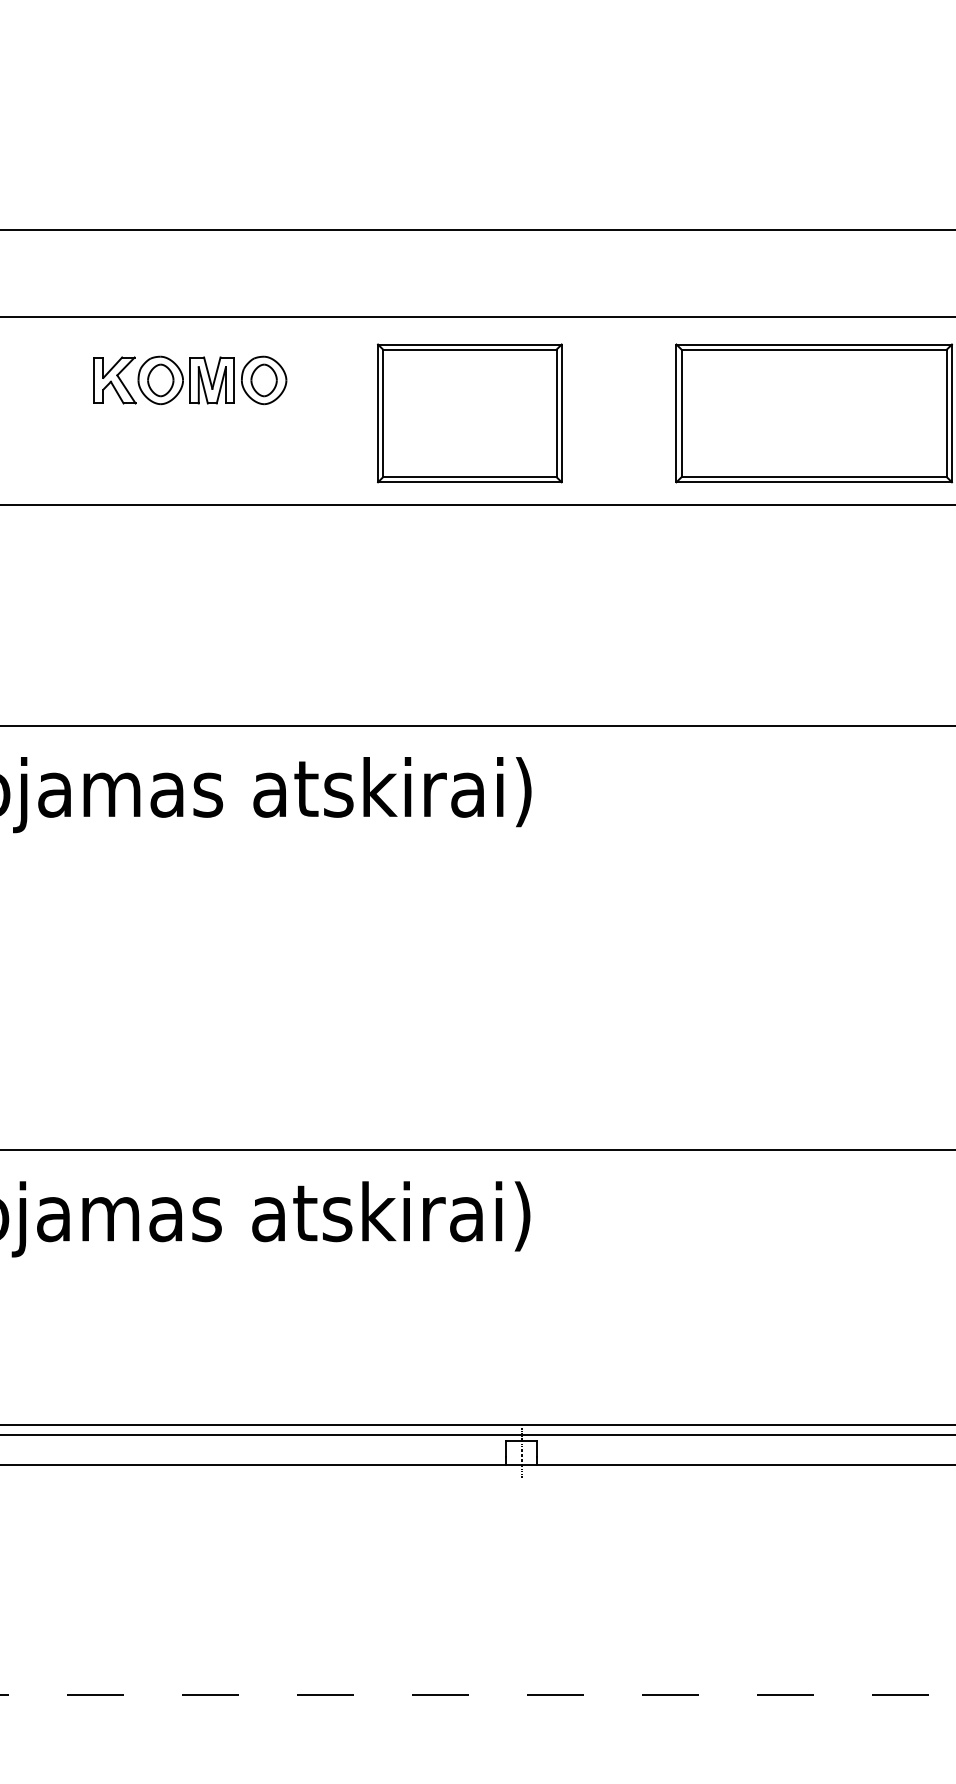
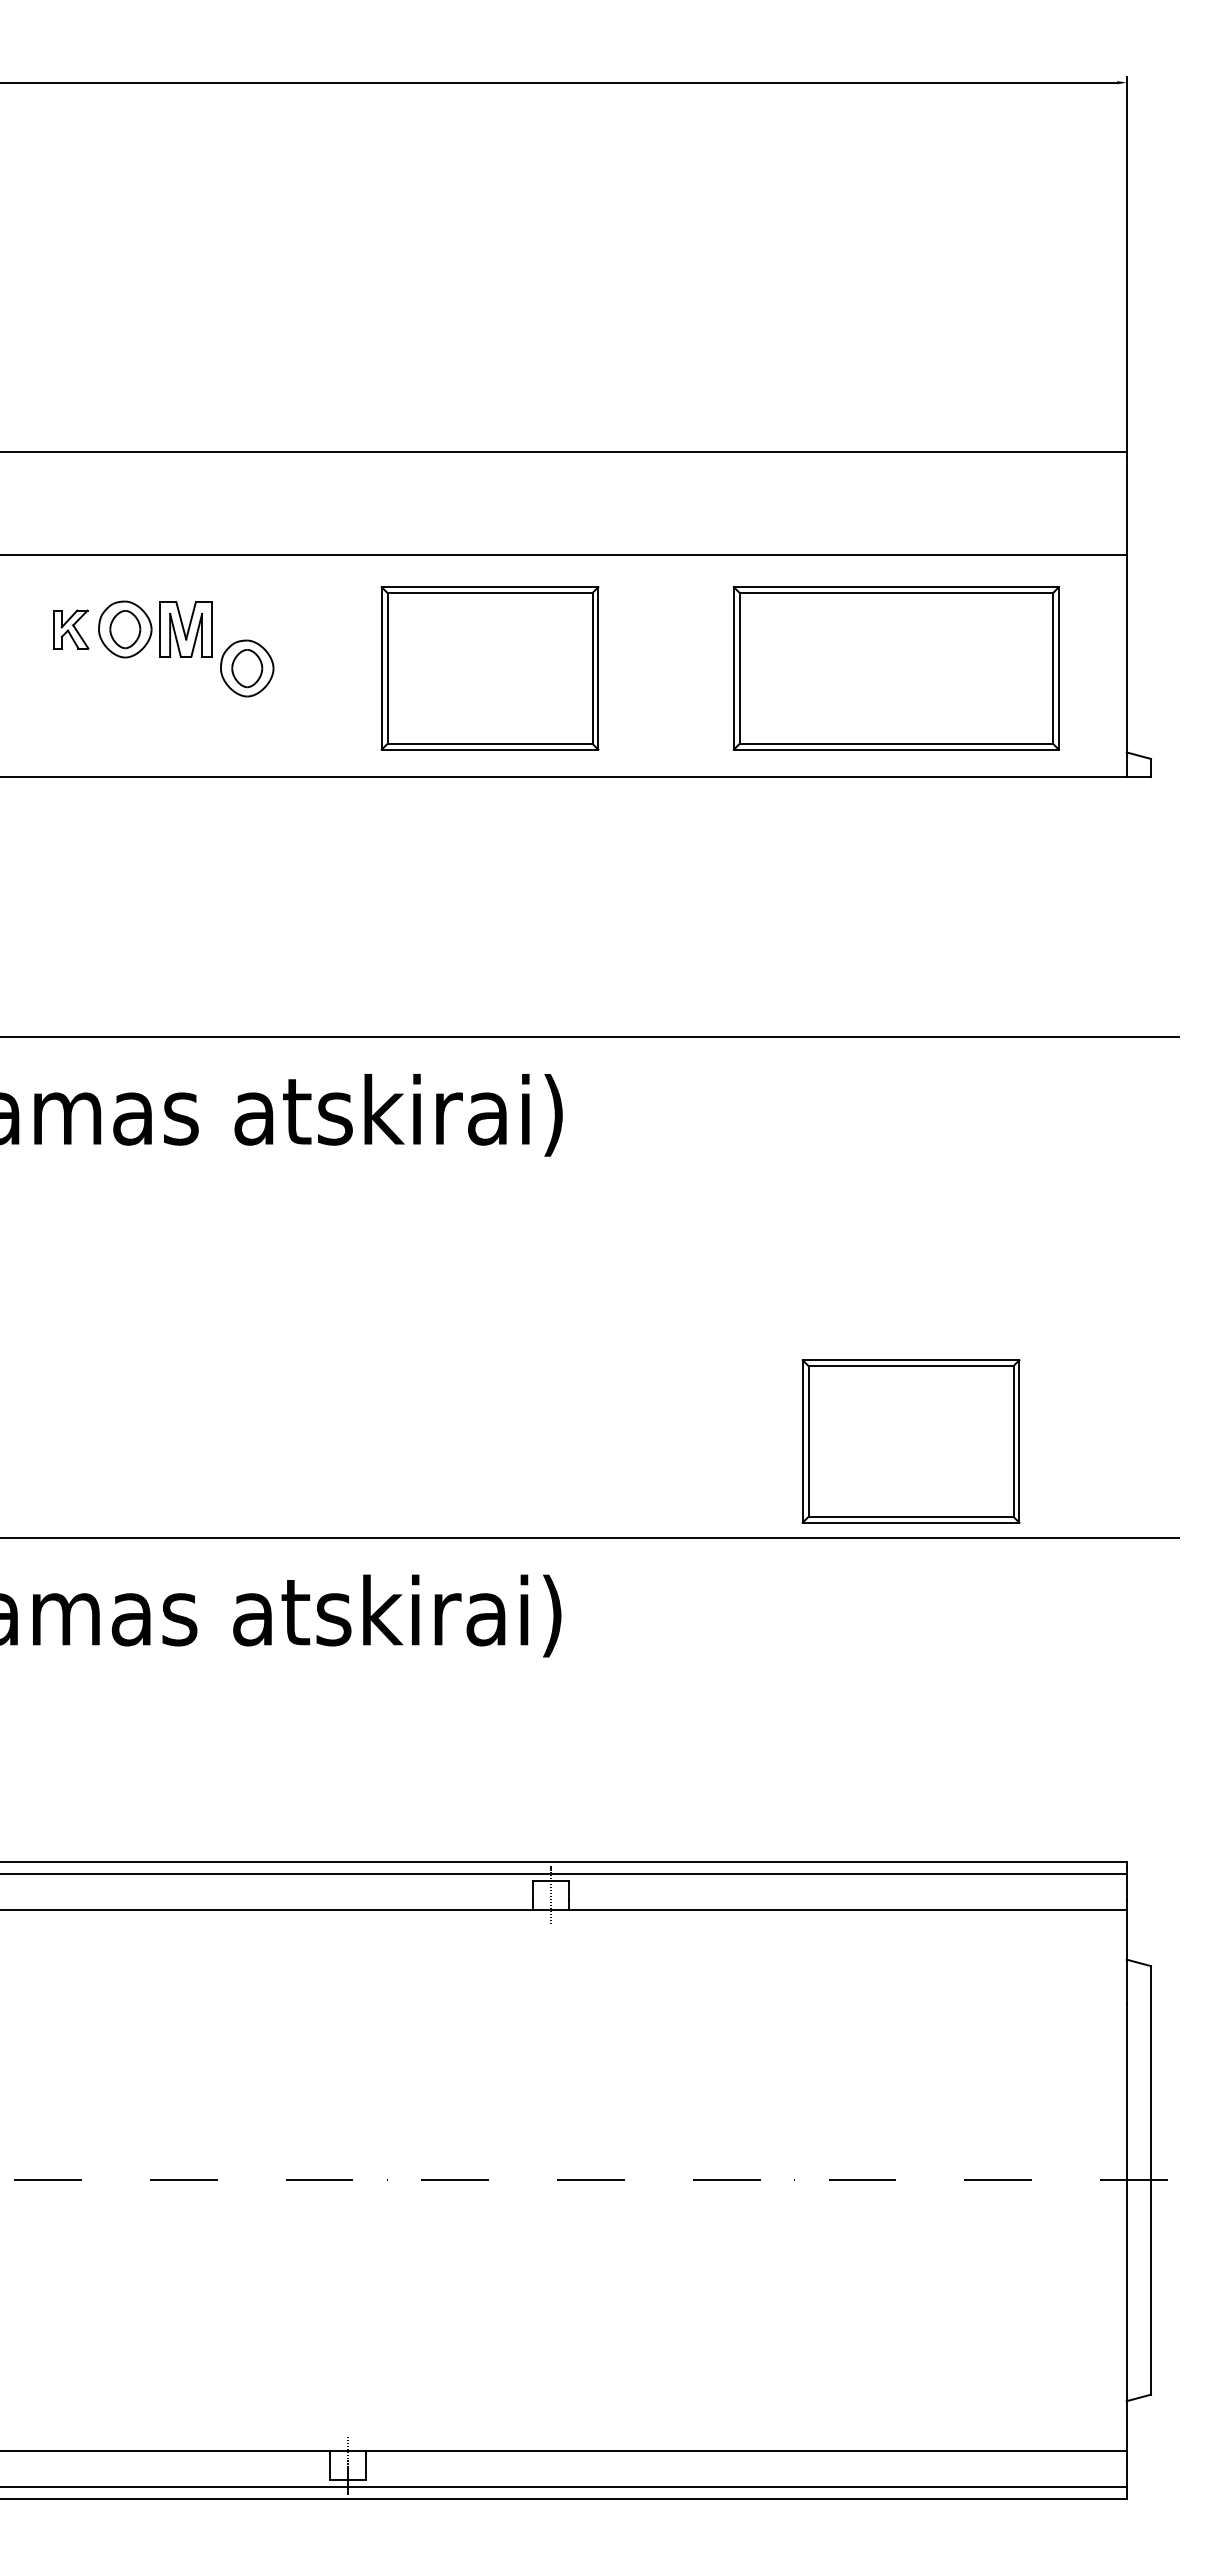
part: (115, 380) -> (71, 629), size x0.7
part: (264, 380) -> (247, 668), moved
part: (826, 1068) -> (910, 1441), added

